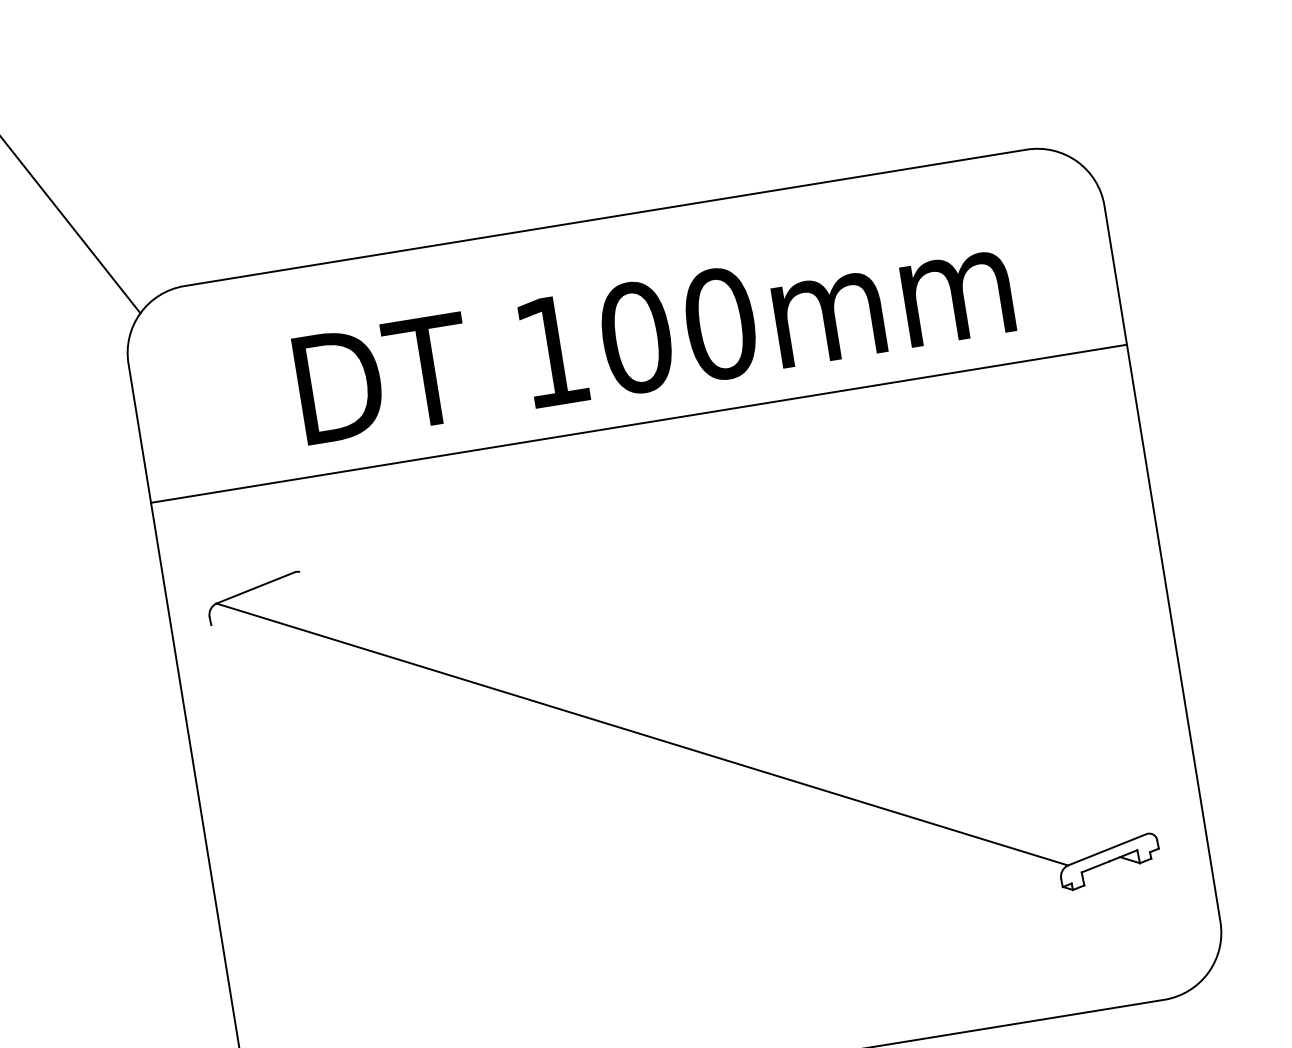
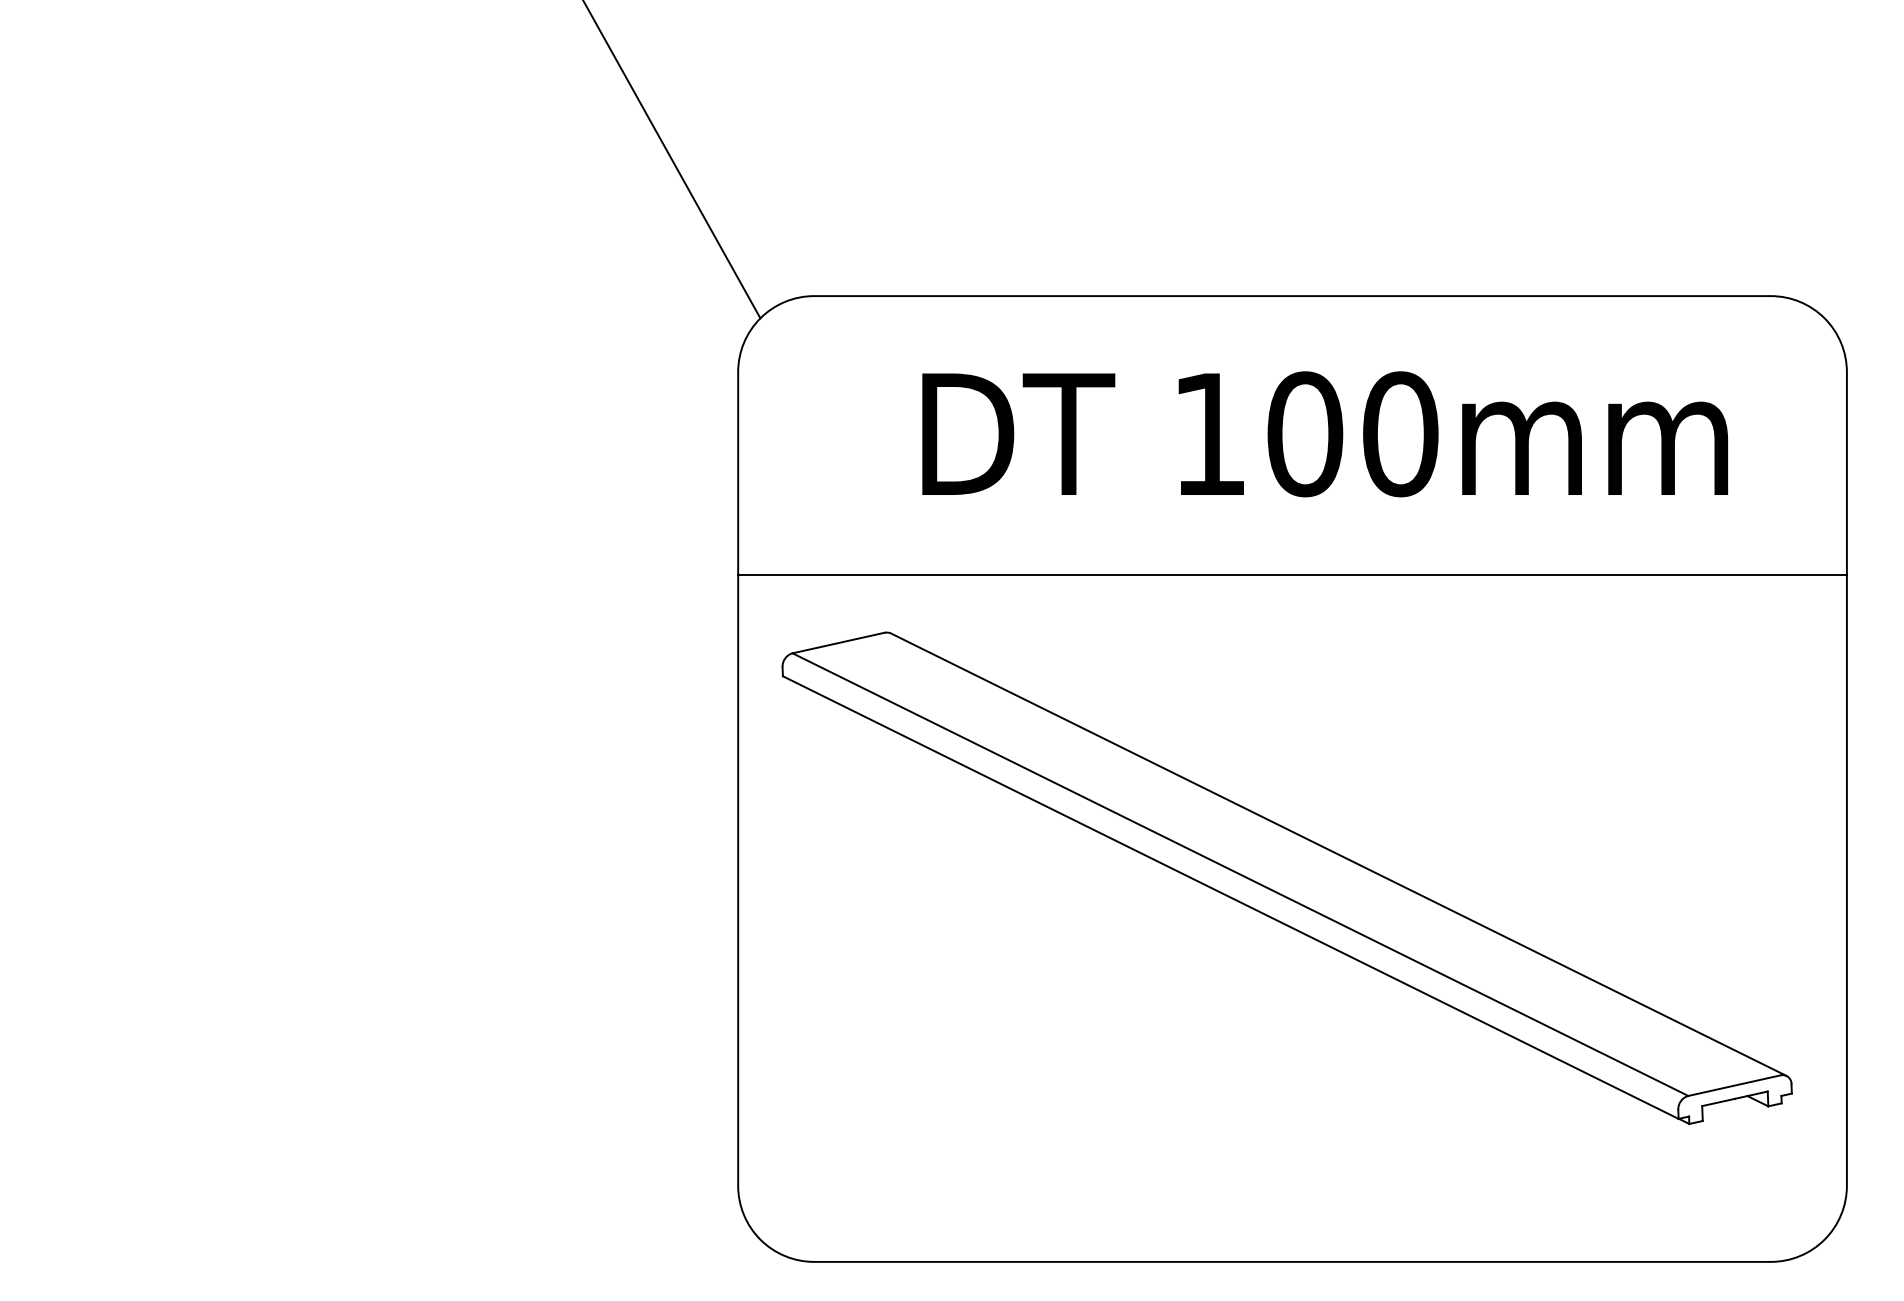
line: (639, 424) -> (1292, 575), moved
line: (725, 702) -> (1338, 854), added
line: (636, 756) -> (1230, 897), added

